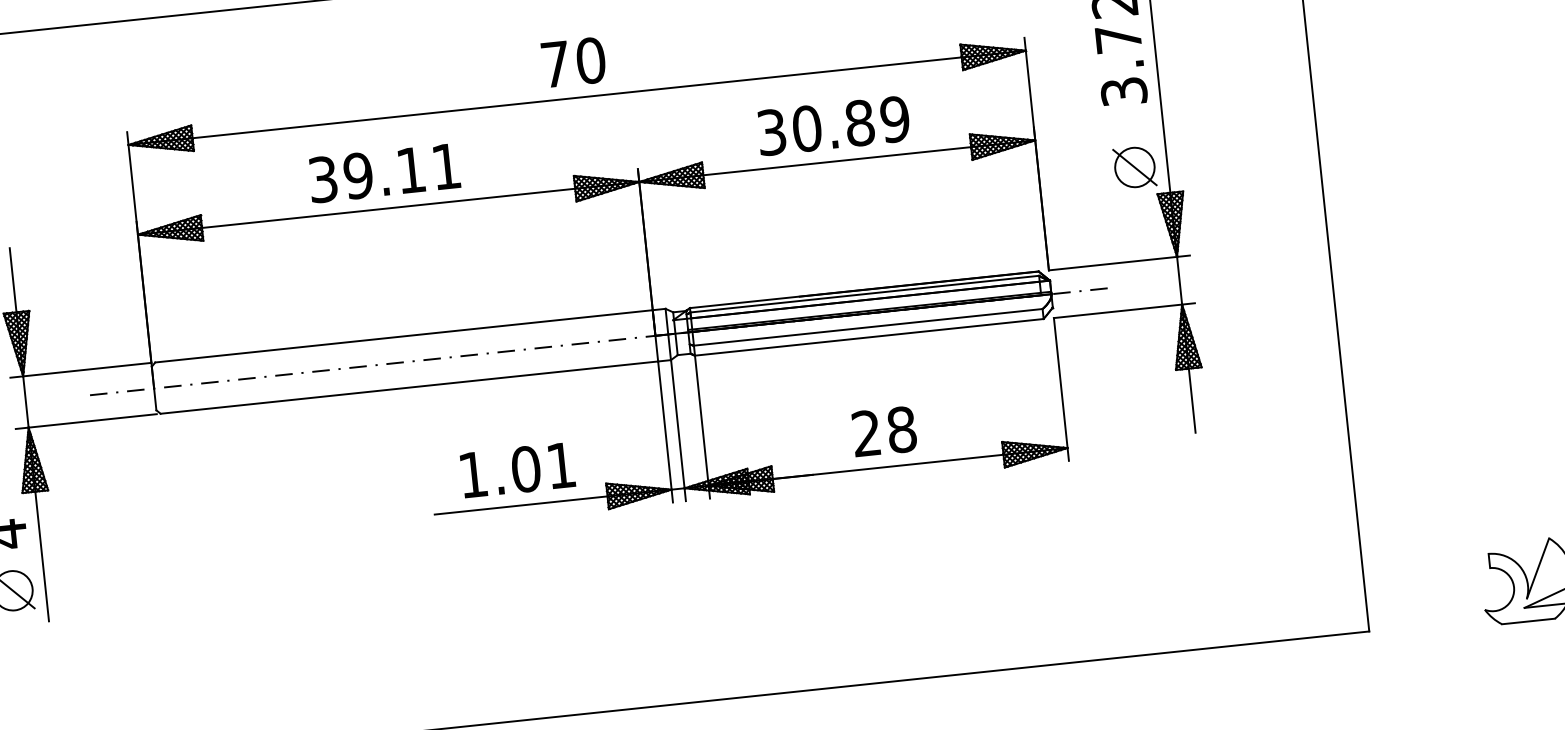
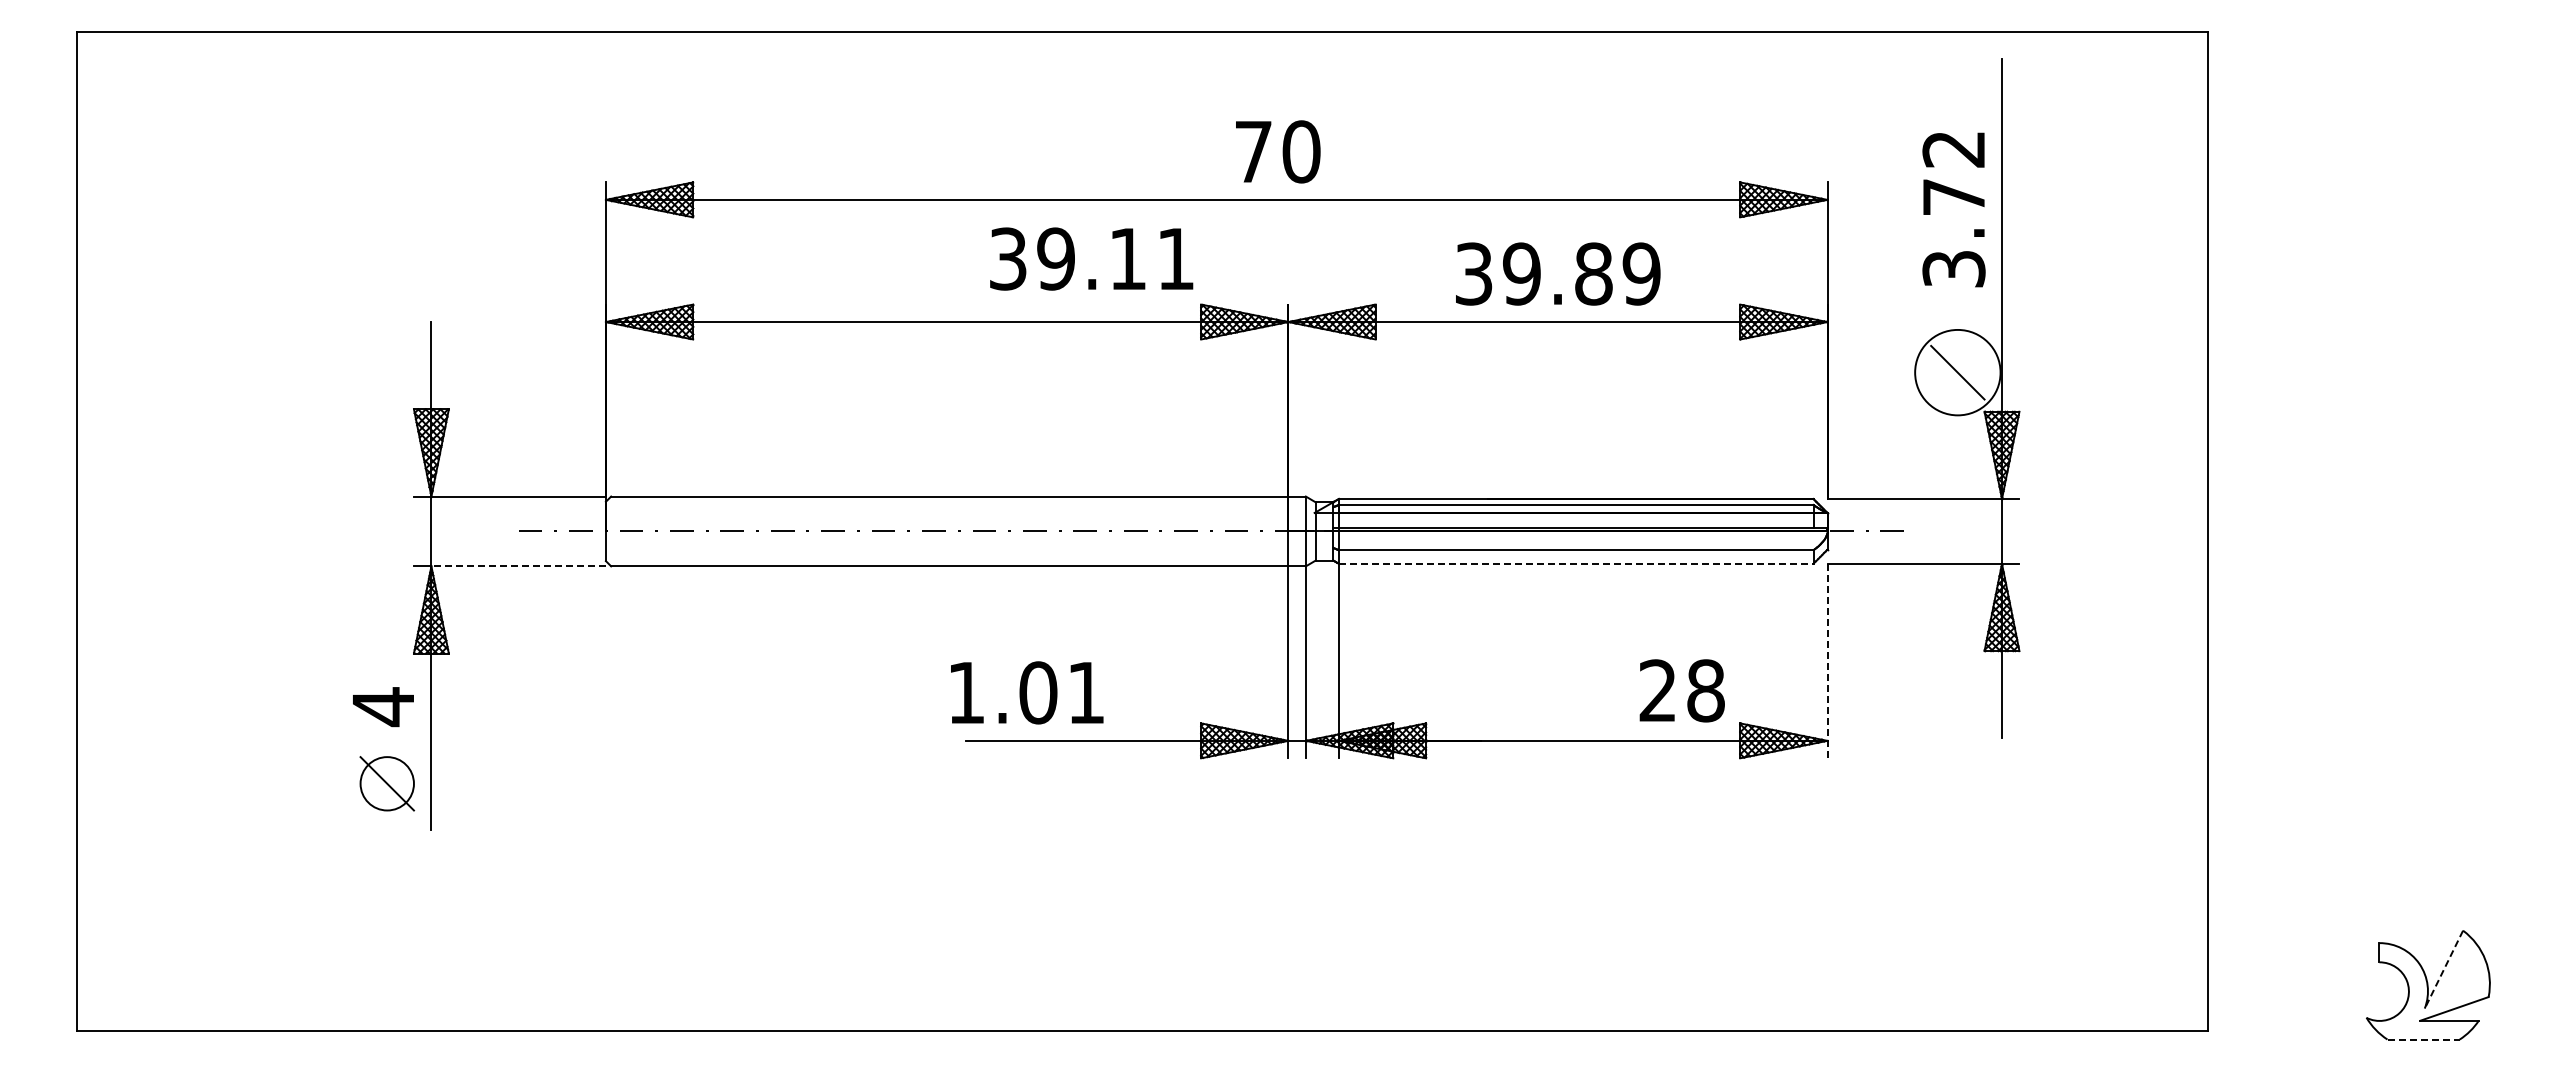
text: (574, 62) -> (1278, 151), moved
text: (807, 128) -> (1522, 273), 30.89 -> 39.89
circle: (1134, 167) -> (1957, 372), size x1.6
text: (384, 172) -> (1091, 258), moved
line: (869, 337) -> (1576, 563), solid -> dashed
line: (1061, 389) -> (1827, 660), solid -> dashed
line: (92, 421) -> (518, 566), solid -> dashed
text: (883, 431) -> (1681, 690), moved
text: (518, 469) -> (1027, 692), moved
line: (1537, 569) -> (2443, 970), solid -> dashed
line: (1529, 621) -> (2424, 1039), solid -> dashed

